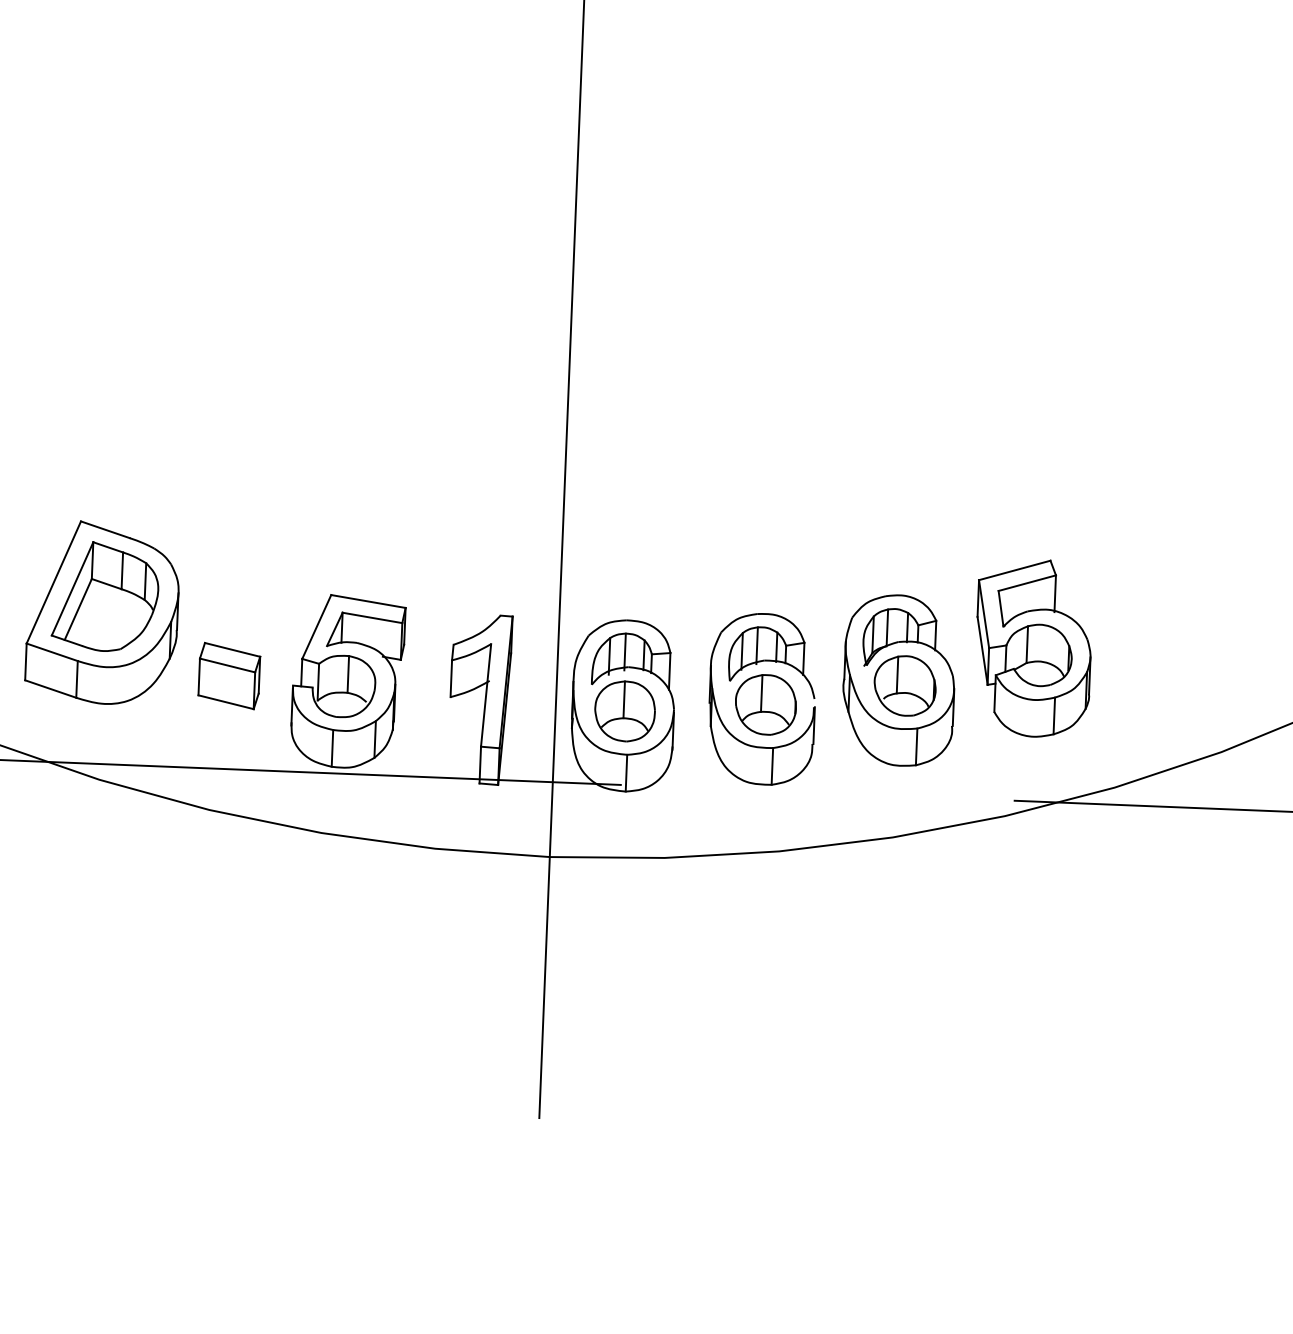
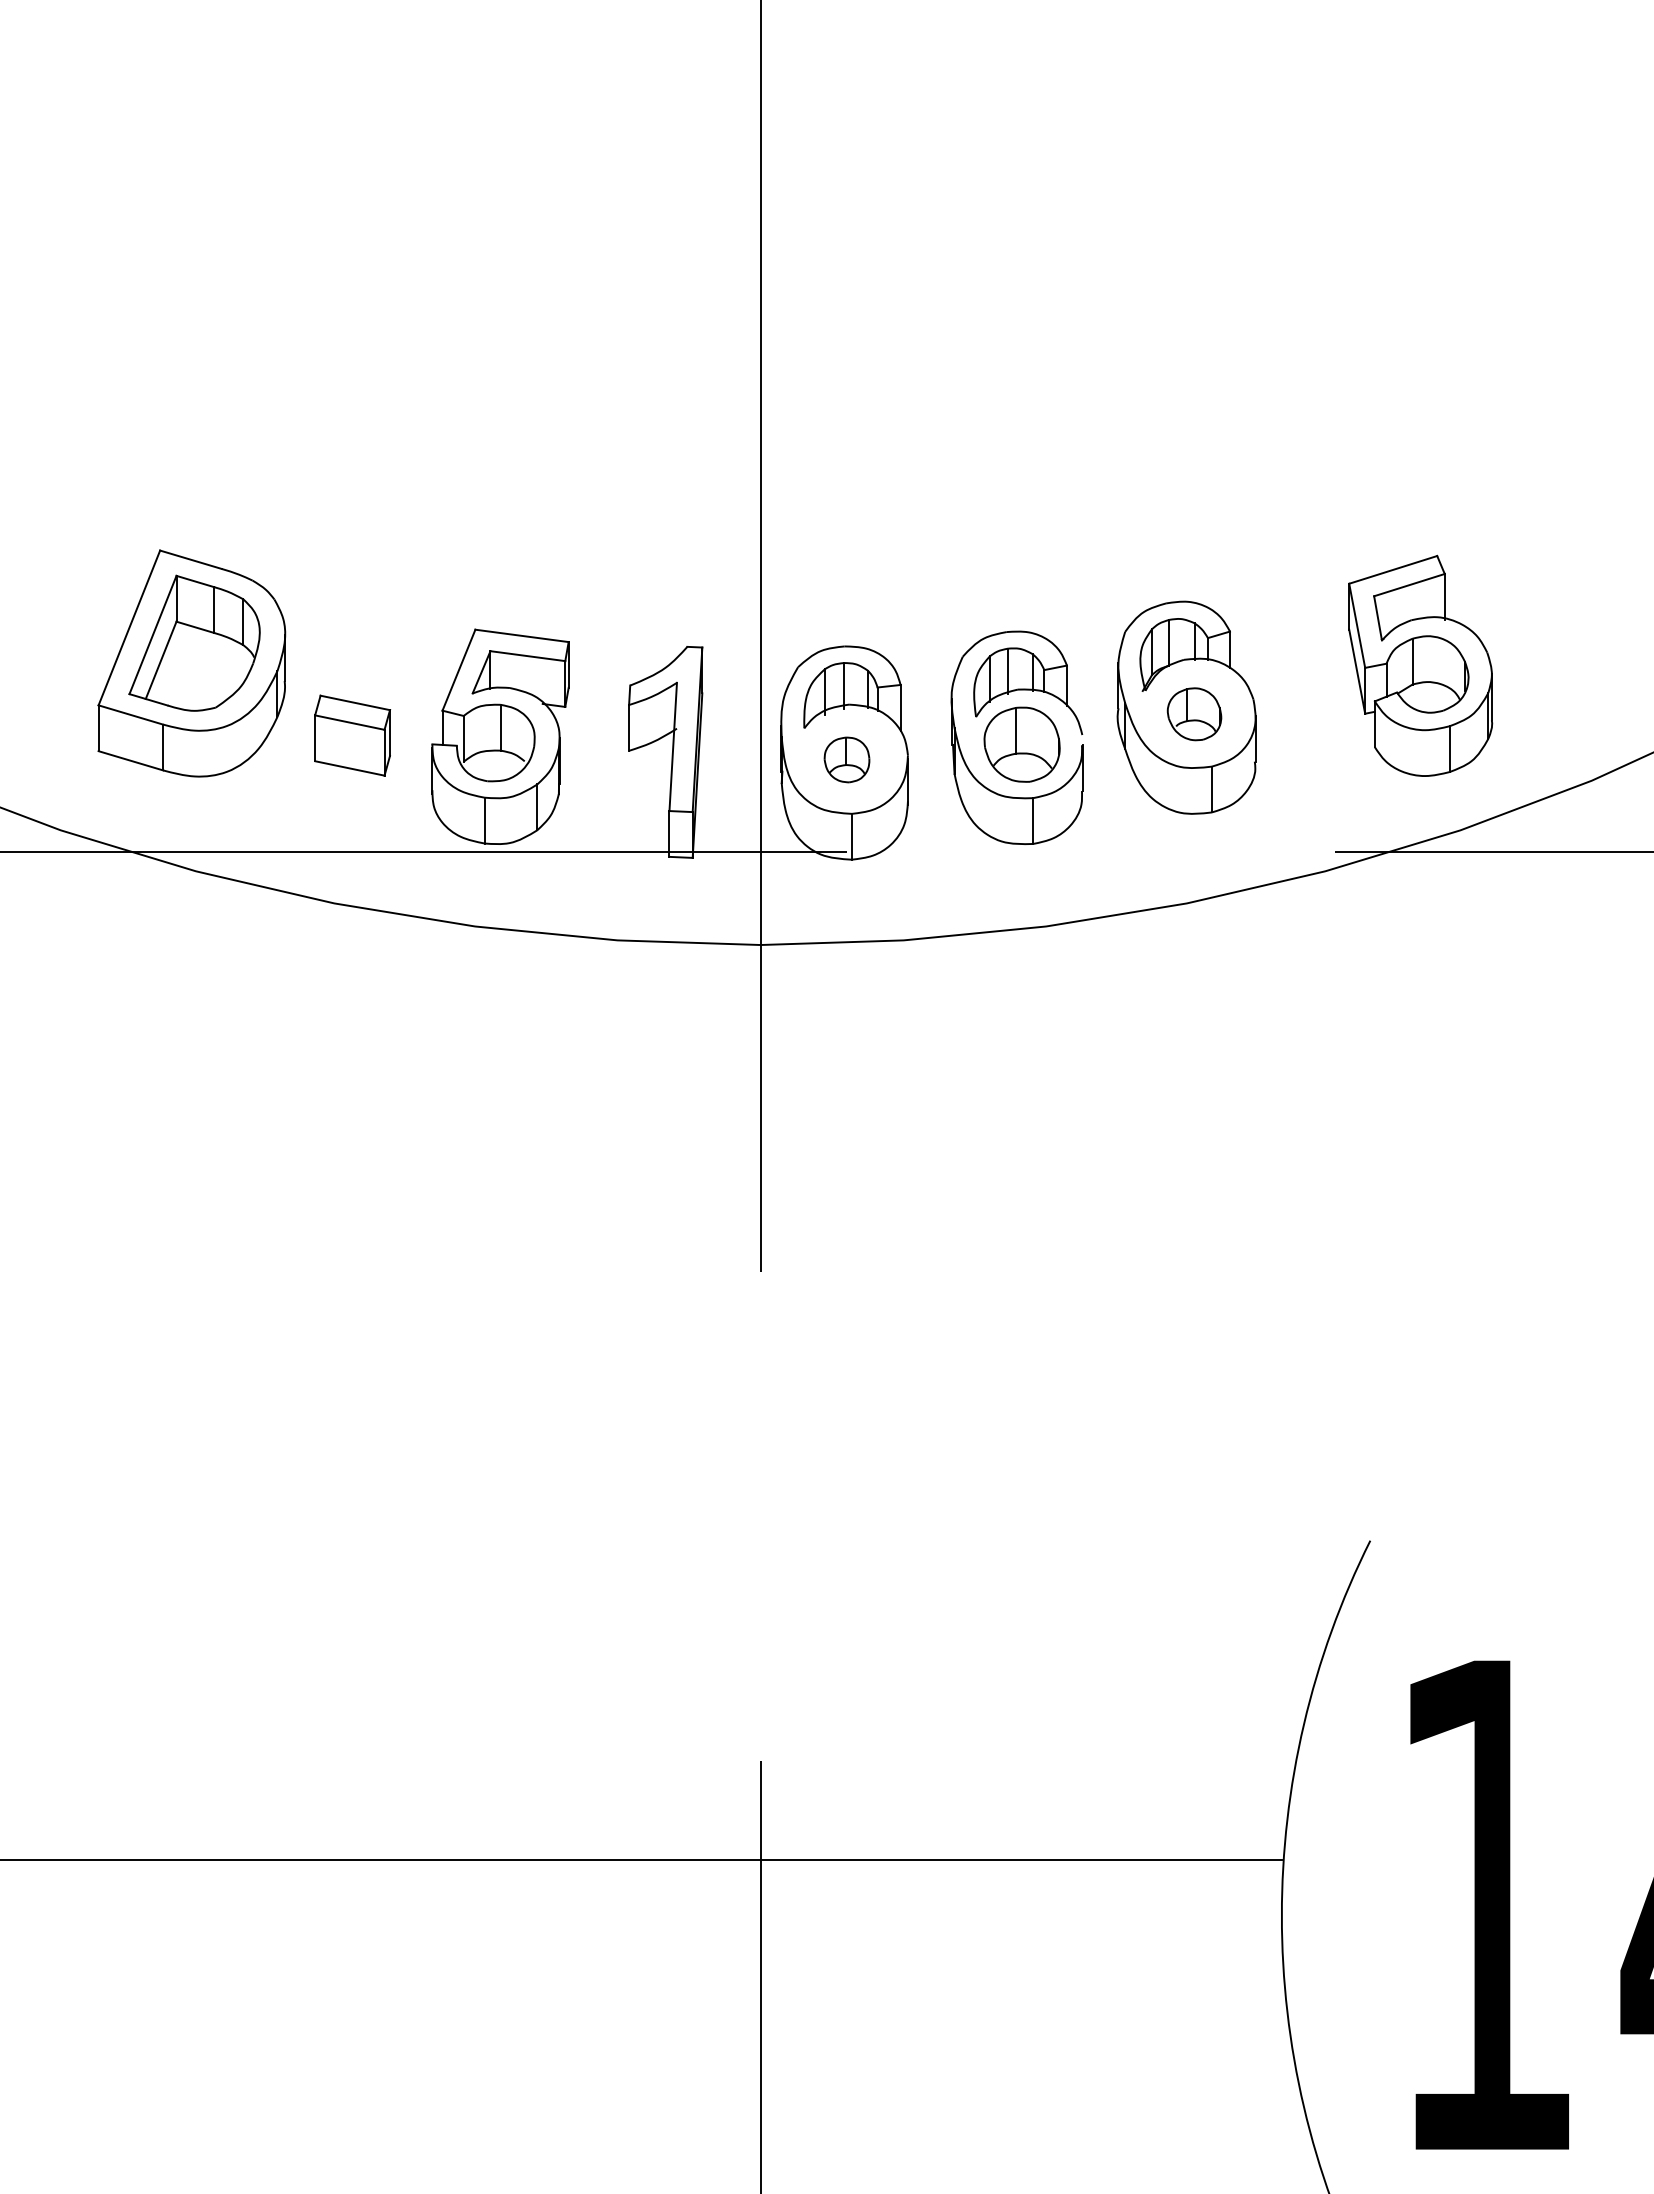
part: (1033, 647) -> (1420, 665), moved
part: (905, 686) -> (1194, 714), size x0.7
part: (624, 711) -> (846, 759), size x0.6

